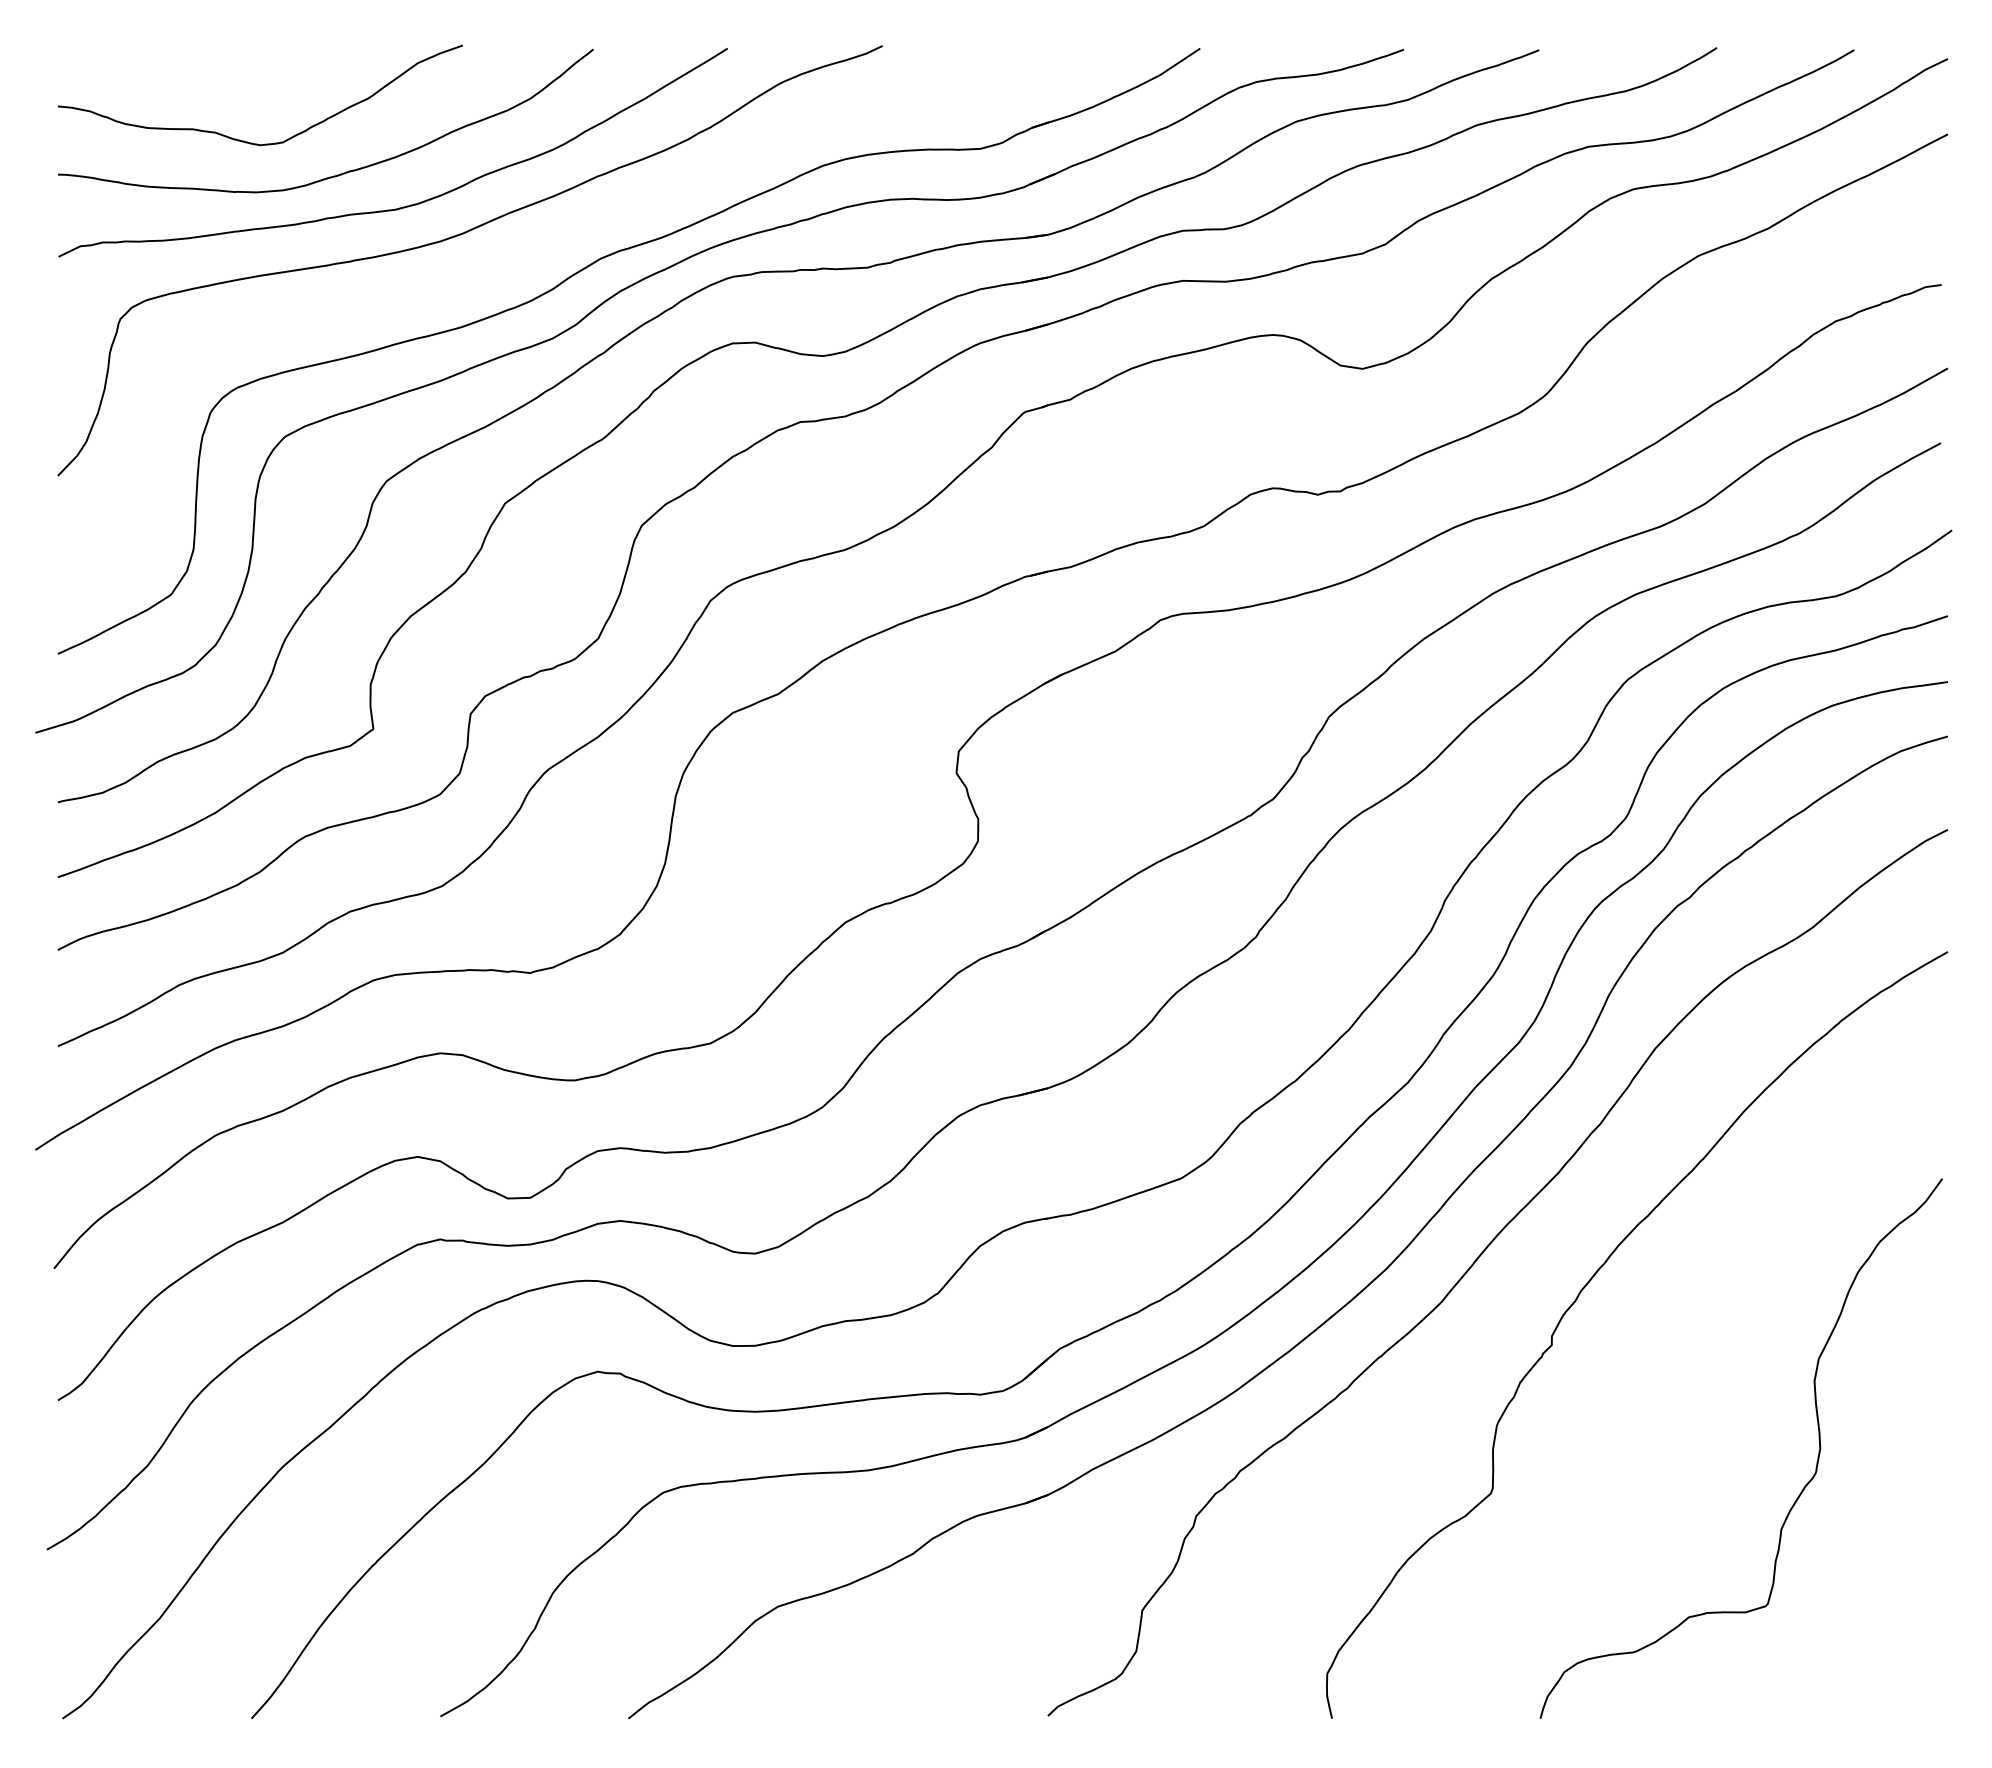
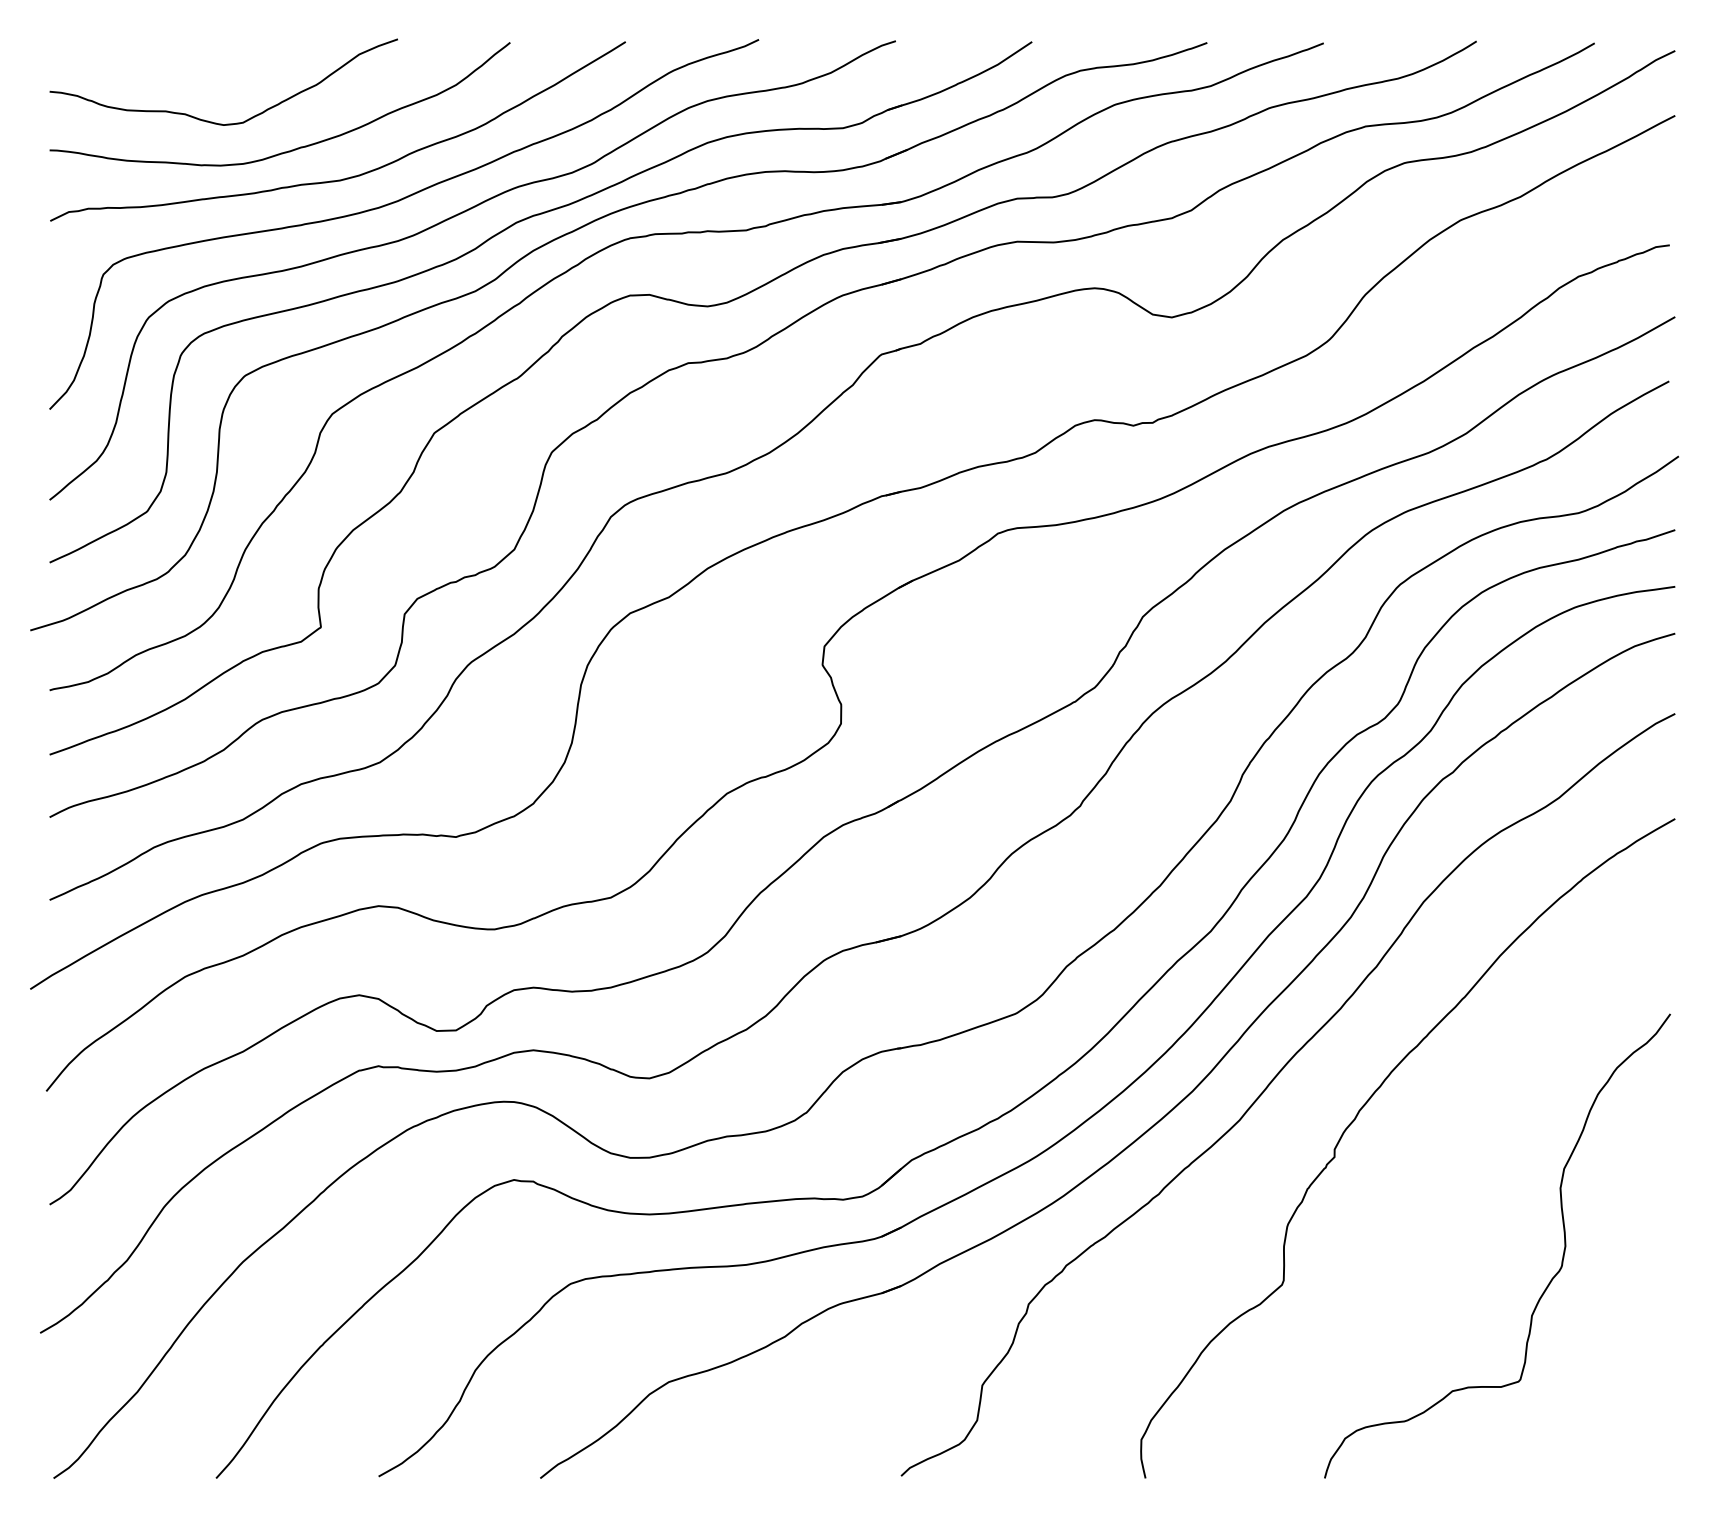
curve: (524, 254) -> (450, 219), added

